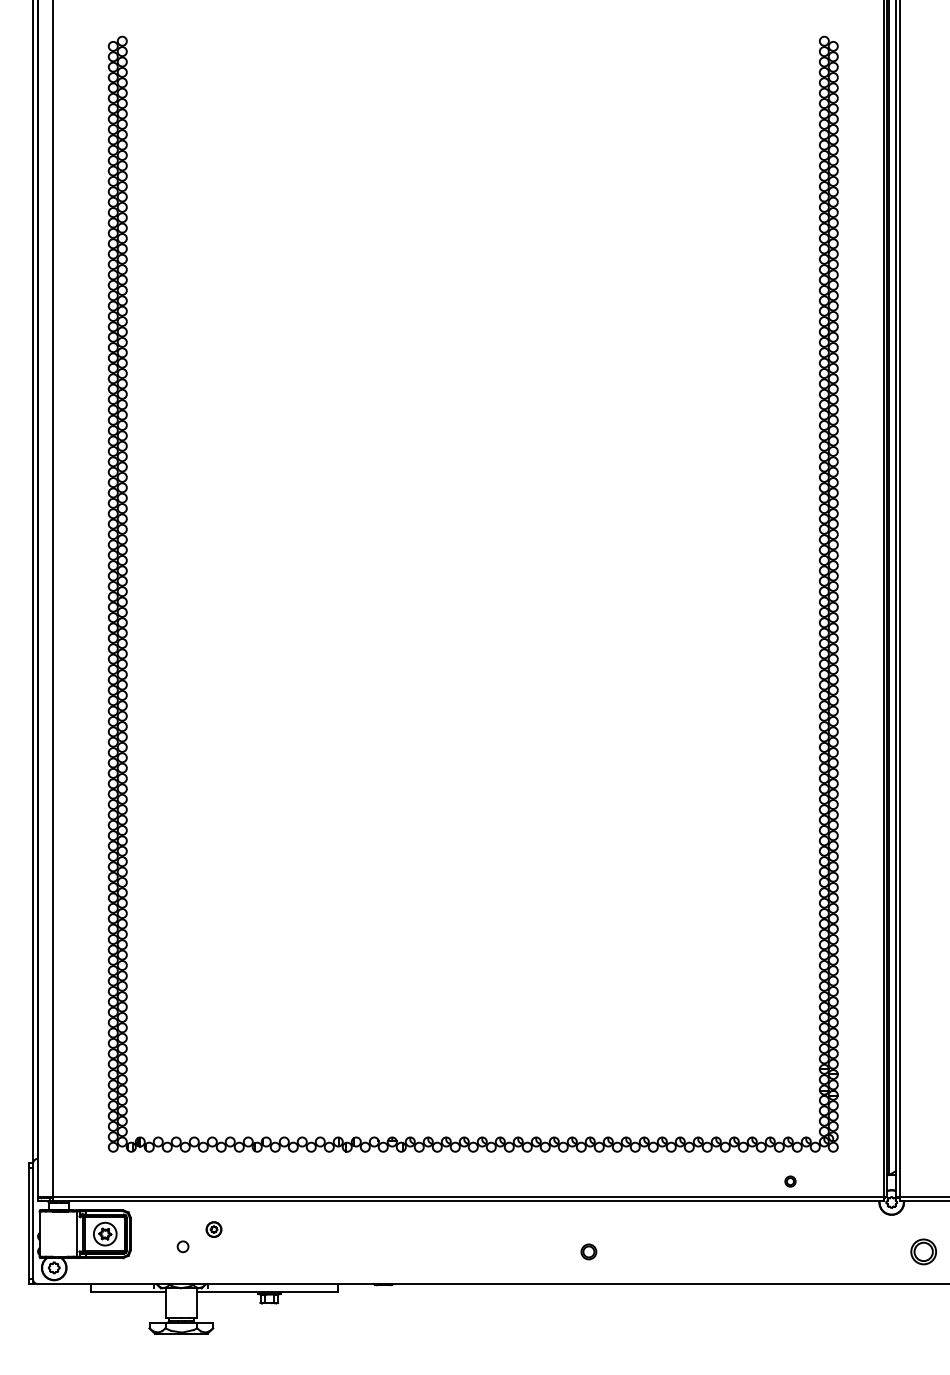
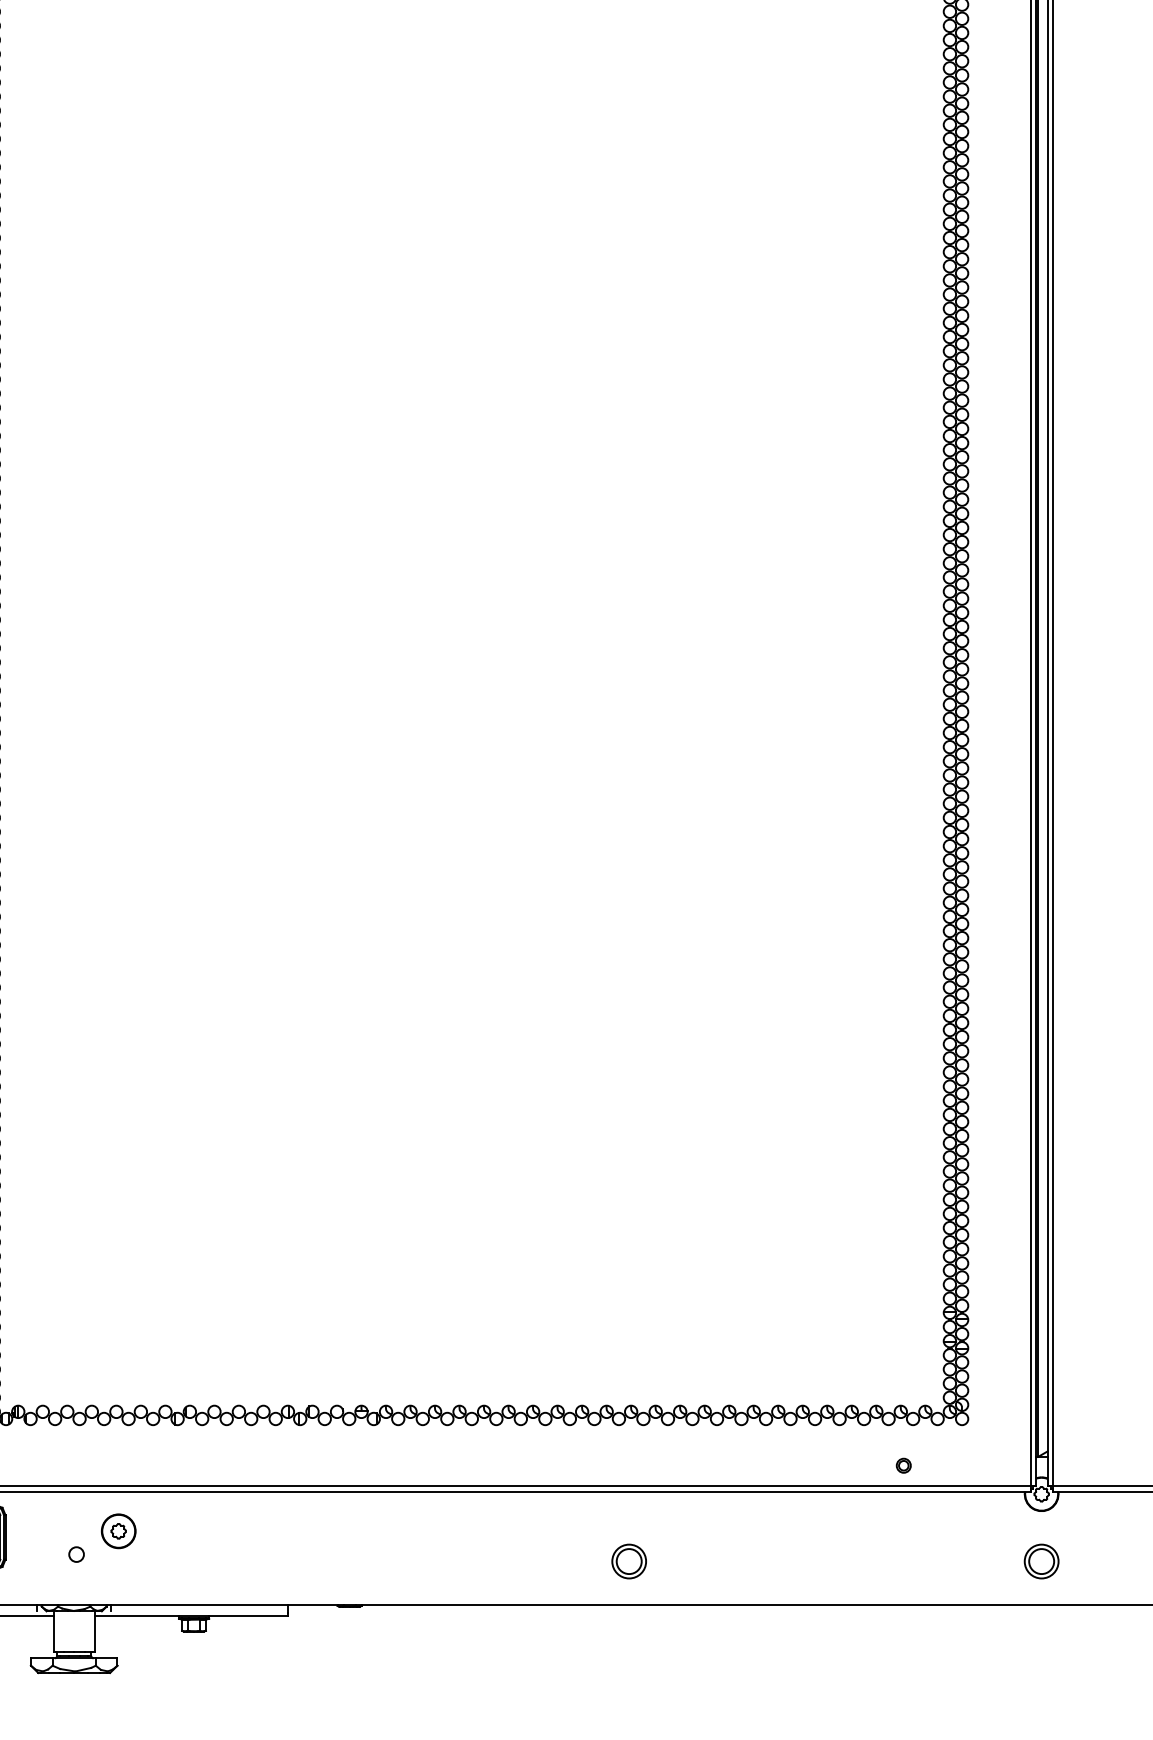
part: (213, 1229) -> (118, 1531), size x1.67
part: (588, 1251) -> (628, 1560), size x1.67
part: (923, 1251) -> (1041, 1560), moved

